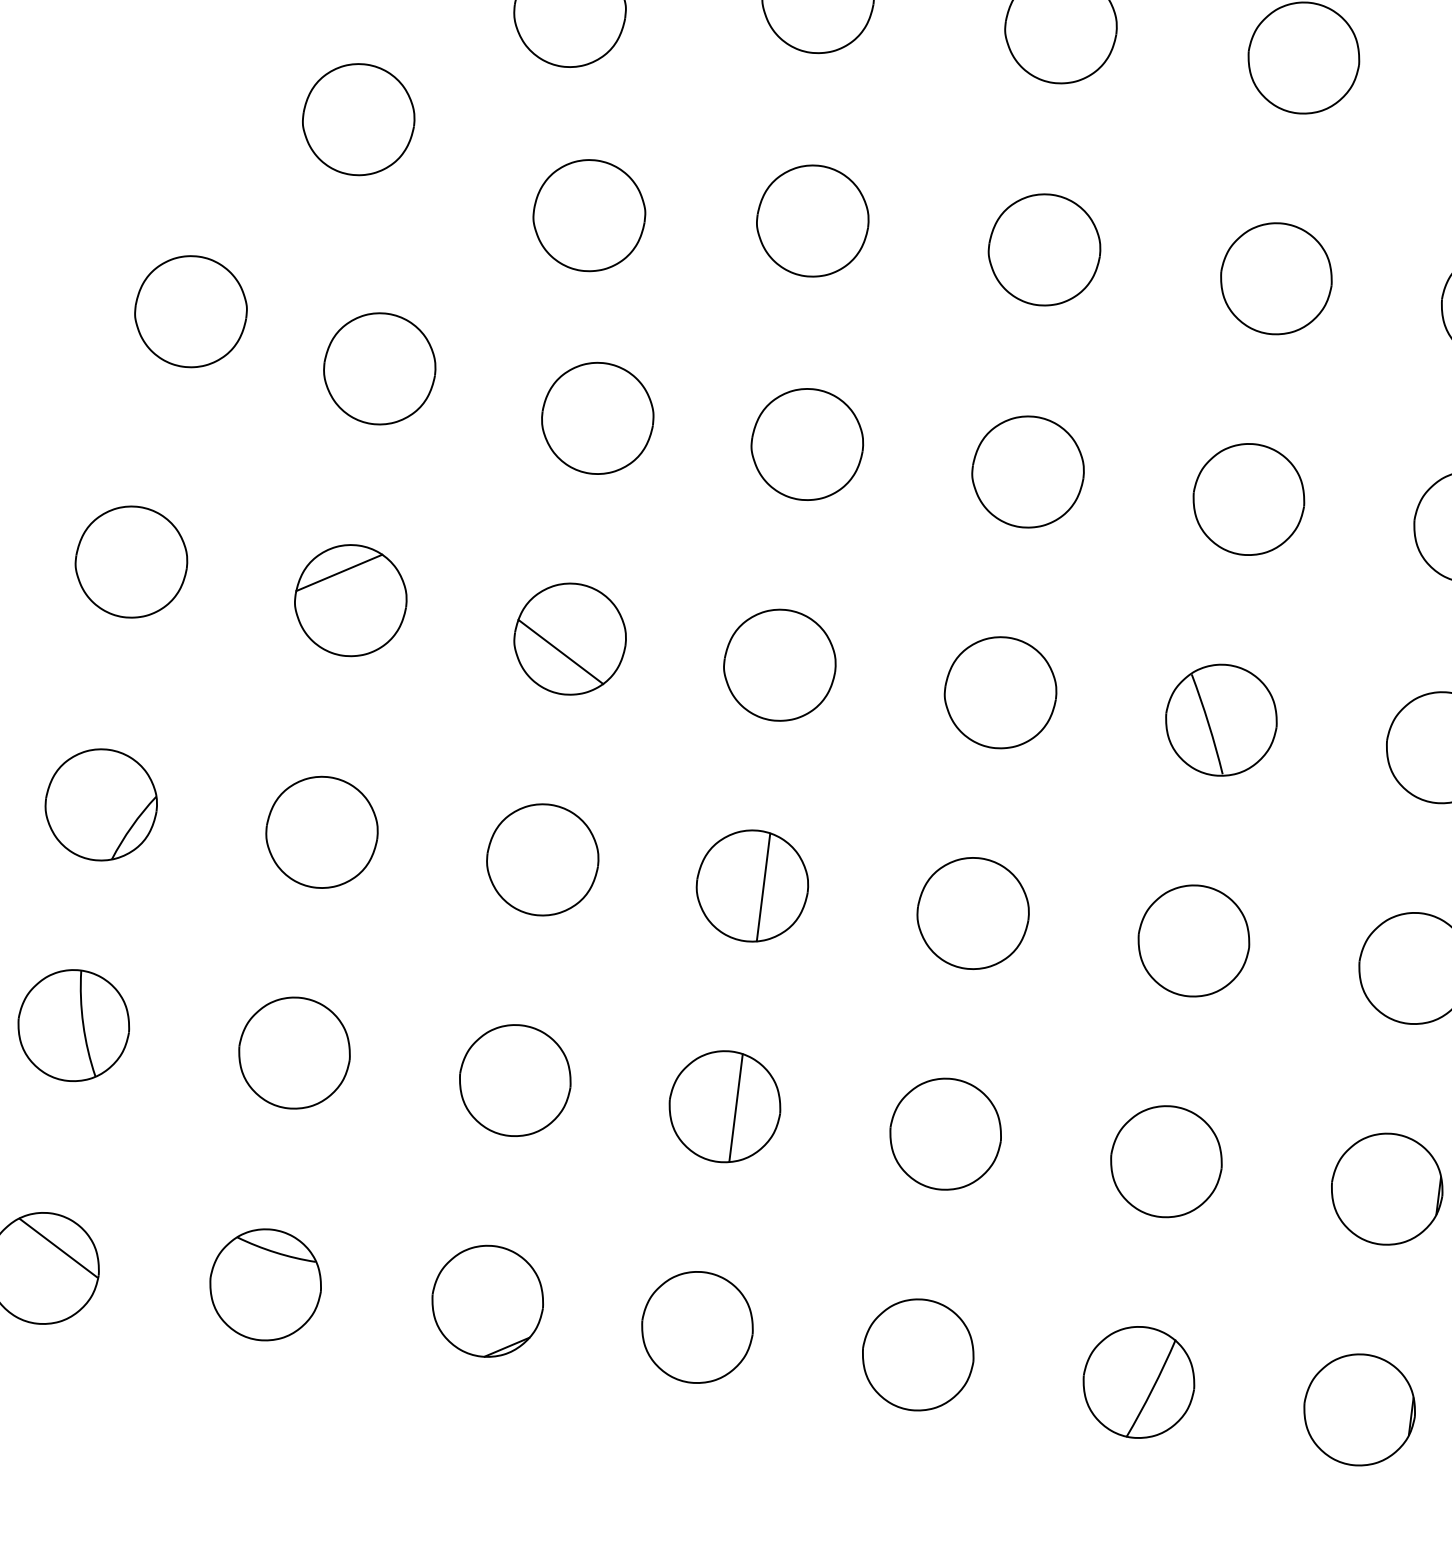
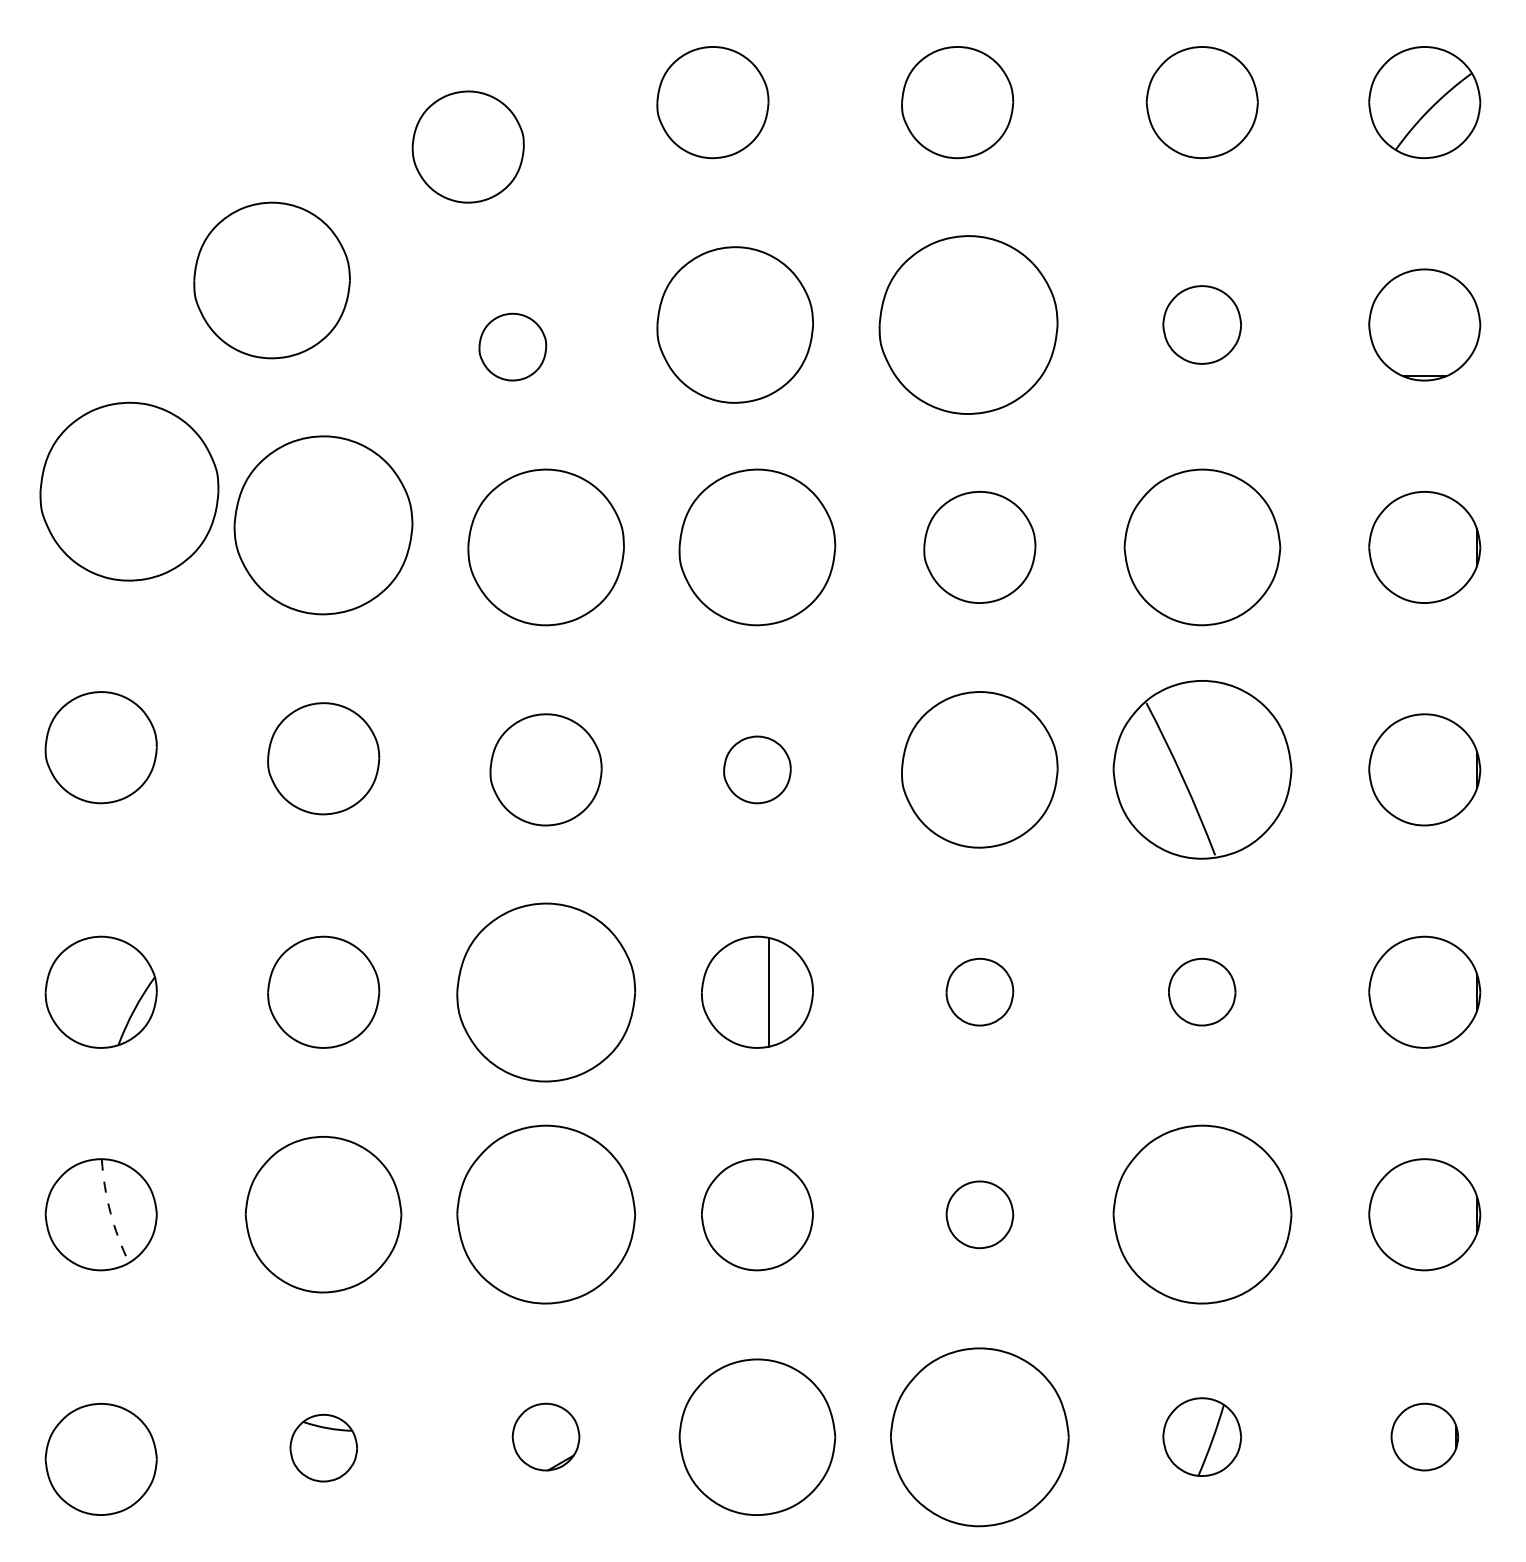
part: (358, 119) -> (271, 280), size x1.4
part: (589, 214) -> (512, 346), size x0.6
part: (812, 220) -> (734, 324), size x1.4
part: (1044, 249) -> (968, 324), size x1.6
part: (1275, 278) -> (1201, 324), size x0.7
part: (190, 311) -> (128, 491), size x1.6
part: (379, 368) -> (323, 524), size x1.6
part: (597, 418) -> (545, 547), size x1.4
part: (807, 444) -> (757, 547), size x1.4
part: (1248, 499) -> (1201, 547), size x1.4
line: (339, 572) -> (308, 732), removed
line: (561, 651) -> (538, 783), removed
part: (780, 664) -> (757, 769), size x0.6
part: (1000, 692) -> (979, 769), size x1.4
part: (1220, 719) -> (1201, 769), size x1.6
part: (542, 859) -> (545, 991), size x1.6
part: (972, 912) -> (979, 991), size x0.6
part: (1193, 940) -> (1201, 991), size x0.6
arc: (83, 1024) -> (110, 1212), solid -> dashed
part: (294, 1052) -> (323, 1214), size x1.4
part: (514, 1080) -> (545, 1214), size x1.6
line: (735, 1107) -> (768, 1214), removed
part: (945, 1133) -> (979, 1214), size x0.6
part: (1165, 1161) -> (1201, 1214), size x1.6
line: (58, 1248) -> (113, 1437), removed
part: (265, 1284) -> (323, 1447), size x0.6
part: (487, 1300) -> (545, 1436), size x0.6
part: (697, 1326) -> (757, 1436), size x1.4
part: (917, 1354) -> (979, 1436), size x1.6
part: (1138, 1381) -> (1201, 1436), size x0.7
part: (1359, 1409) -> (1424, 1436), size x0.6

